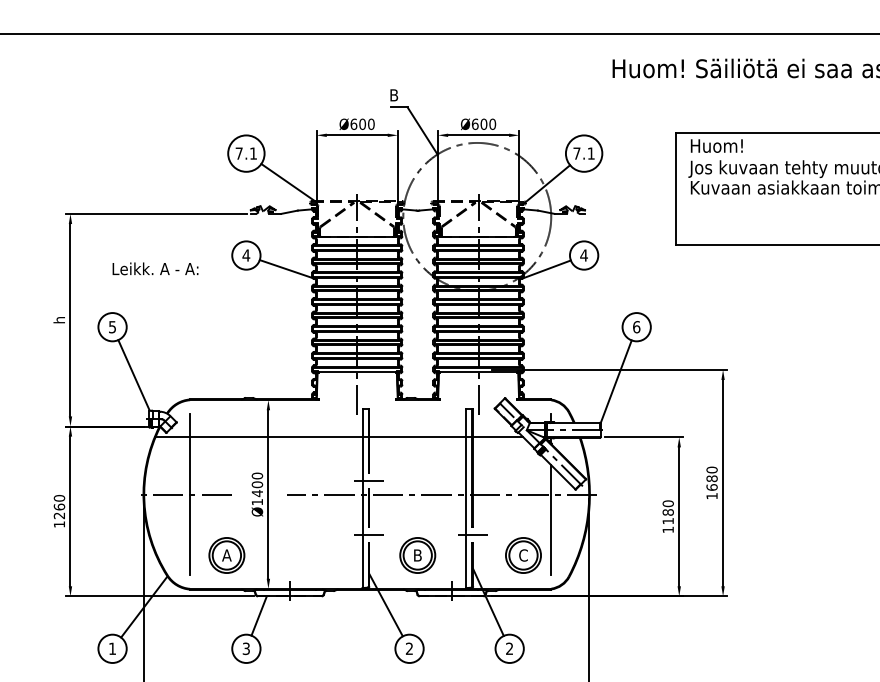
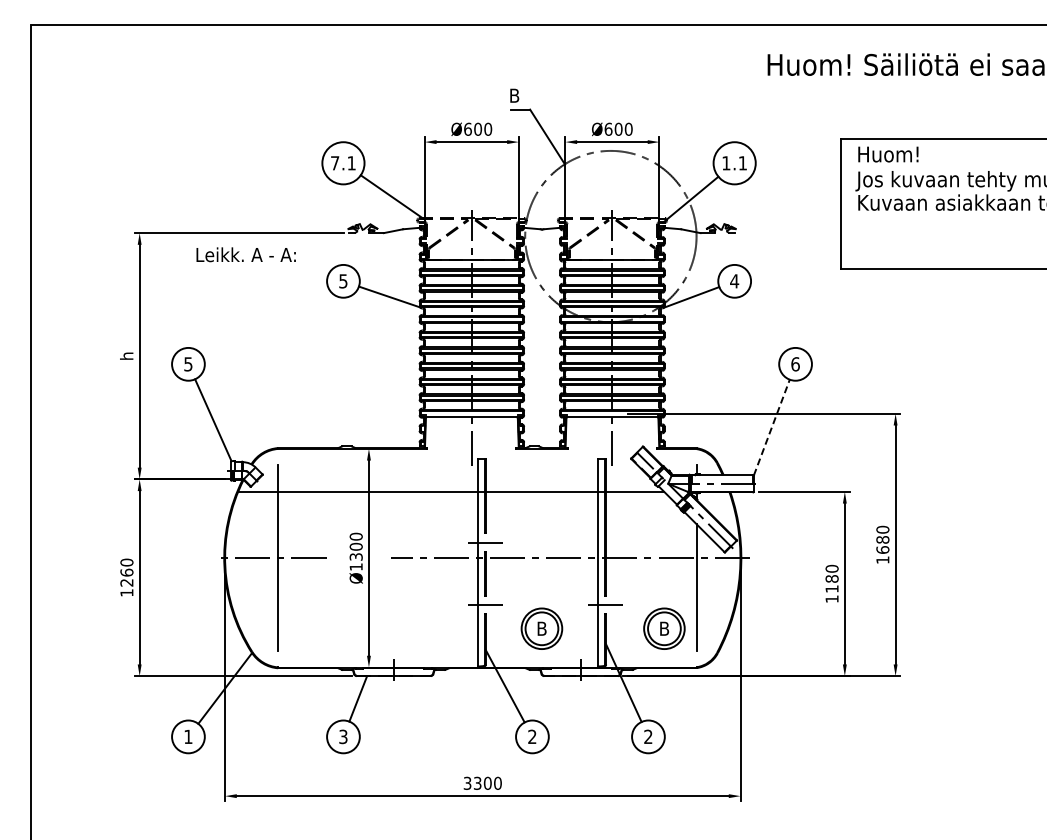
text: (577, 153) -> (726, 163), 7.1 -> 1.1
text: (245, 255) -> (342, 281), 4 -> 5
text: (154, 268) -> (245, 254), moved
line: (616, 381) -> (772, 427), solid -> dashed
text: (256, 493) -> (355, 556), Ø1400 -> Ø1300
part: (226, 555) -> (320, 628), removed
text: (523, 555) -> (664, 628), C -> B

